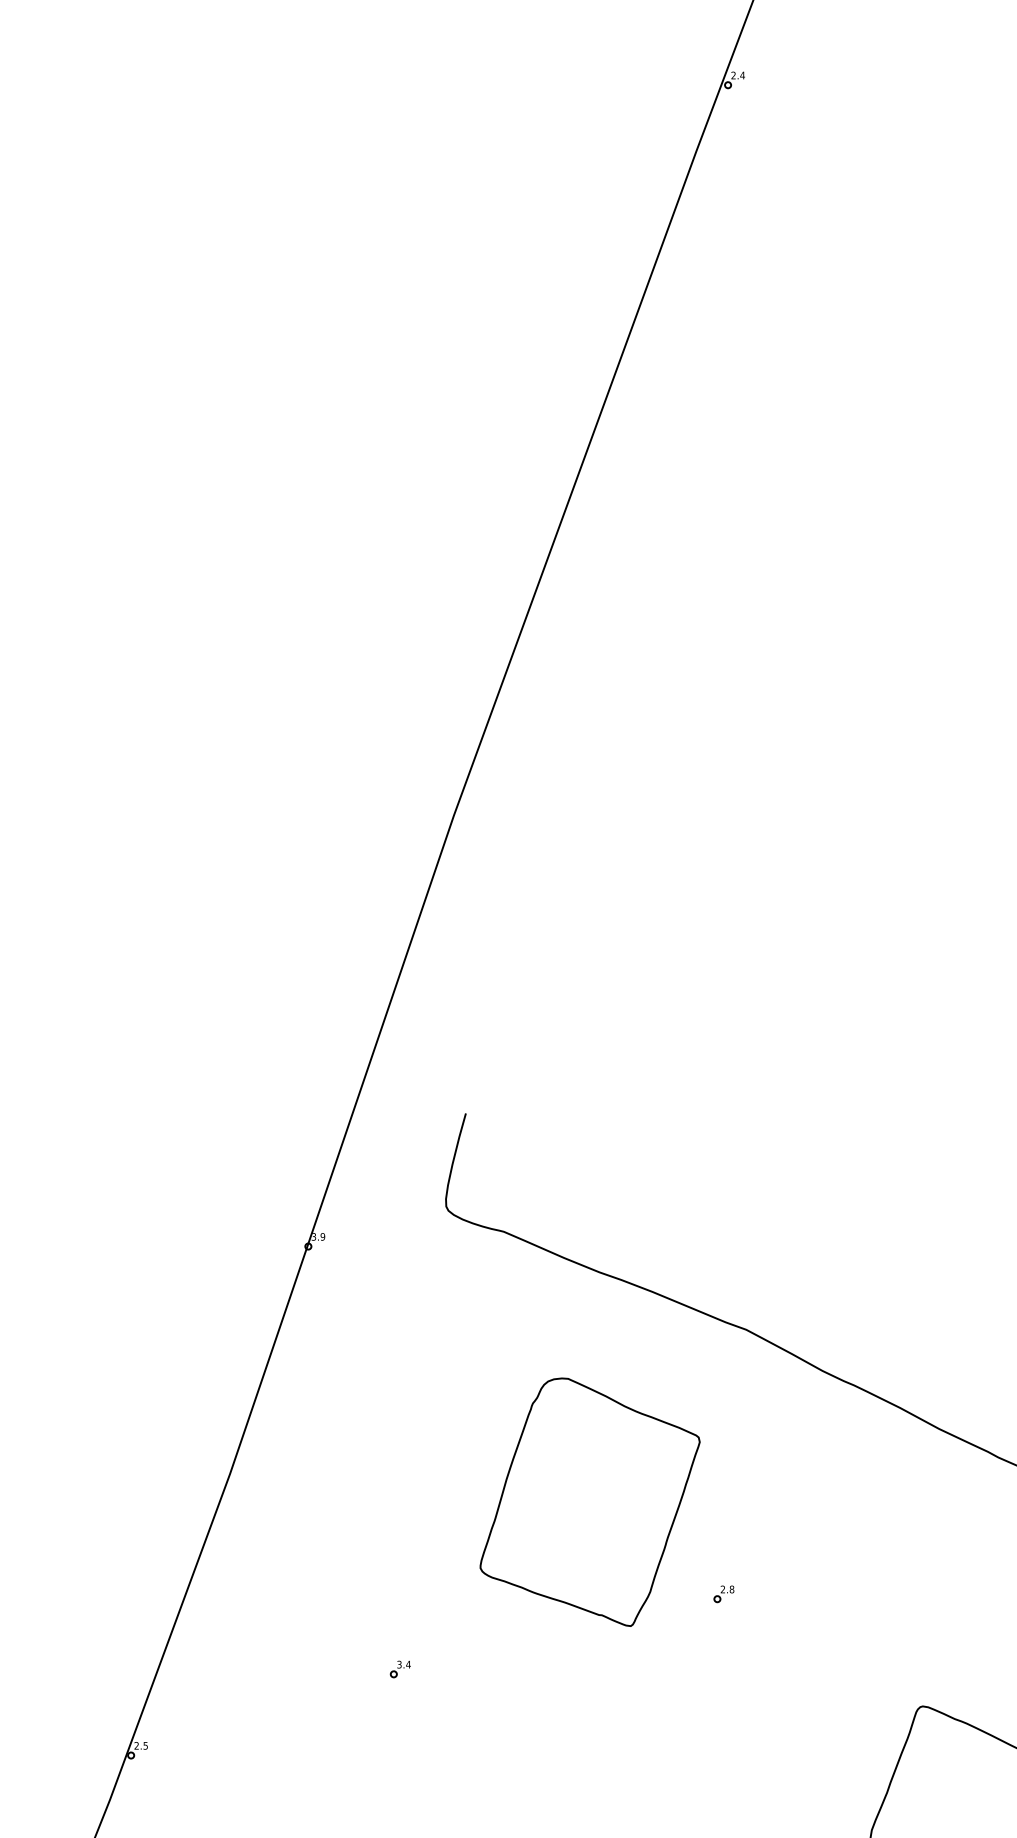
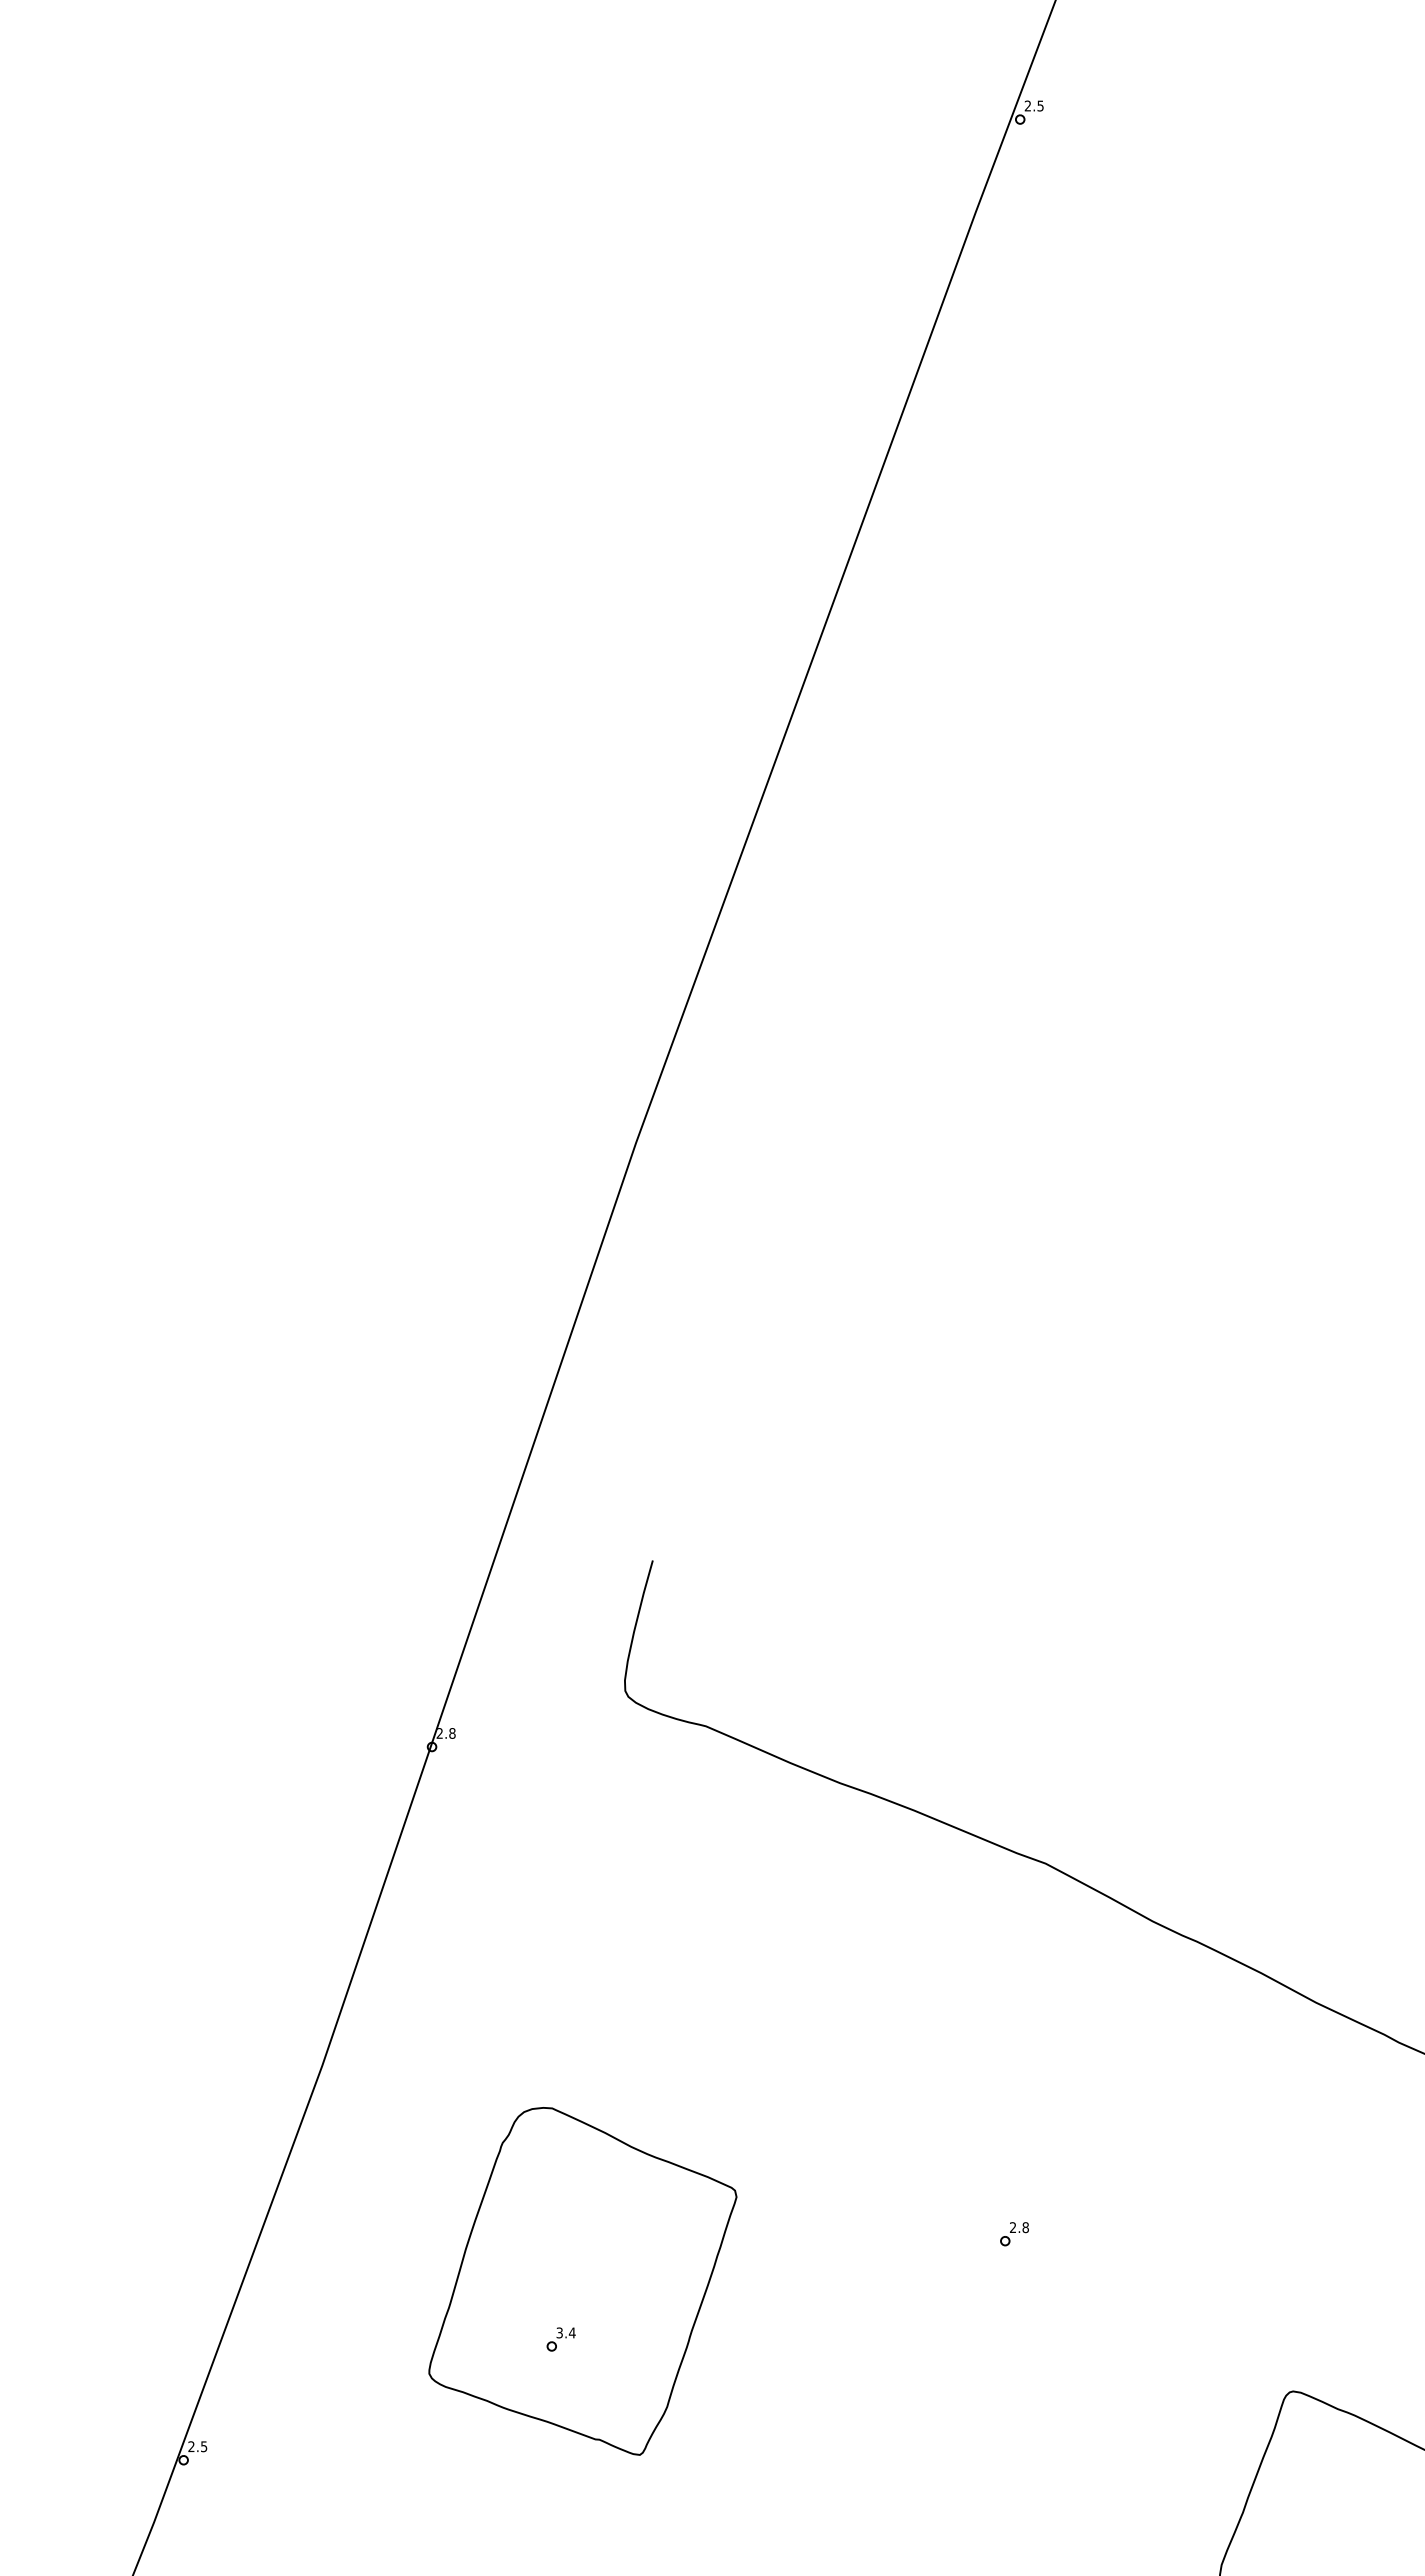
text: (742, 75) -> (1040, 105), 2.4 -> 2.5
text: (317, 1236) -> (445, 1733), 3.9 -> 2.8
part: (589, 1502) -> (582, 2281), moved

